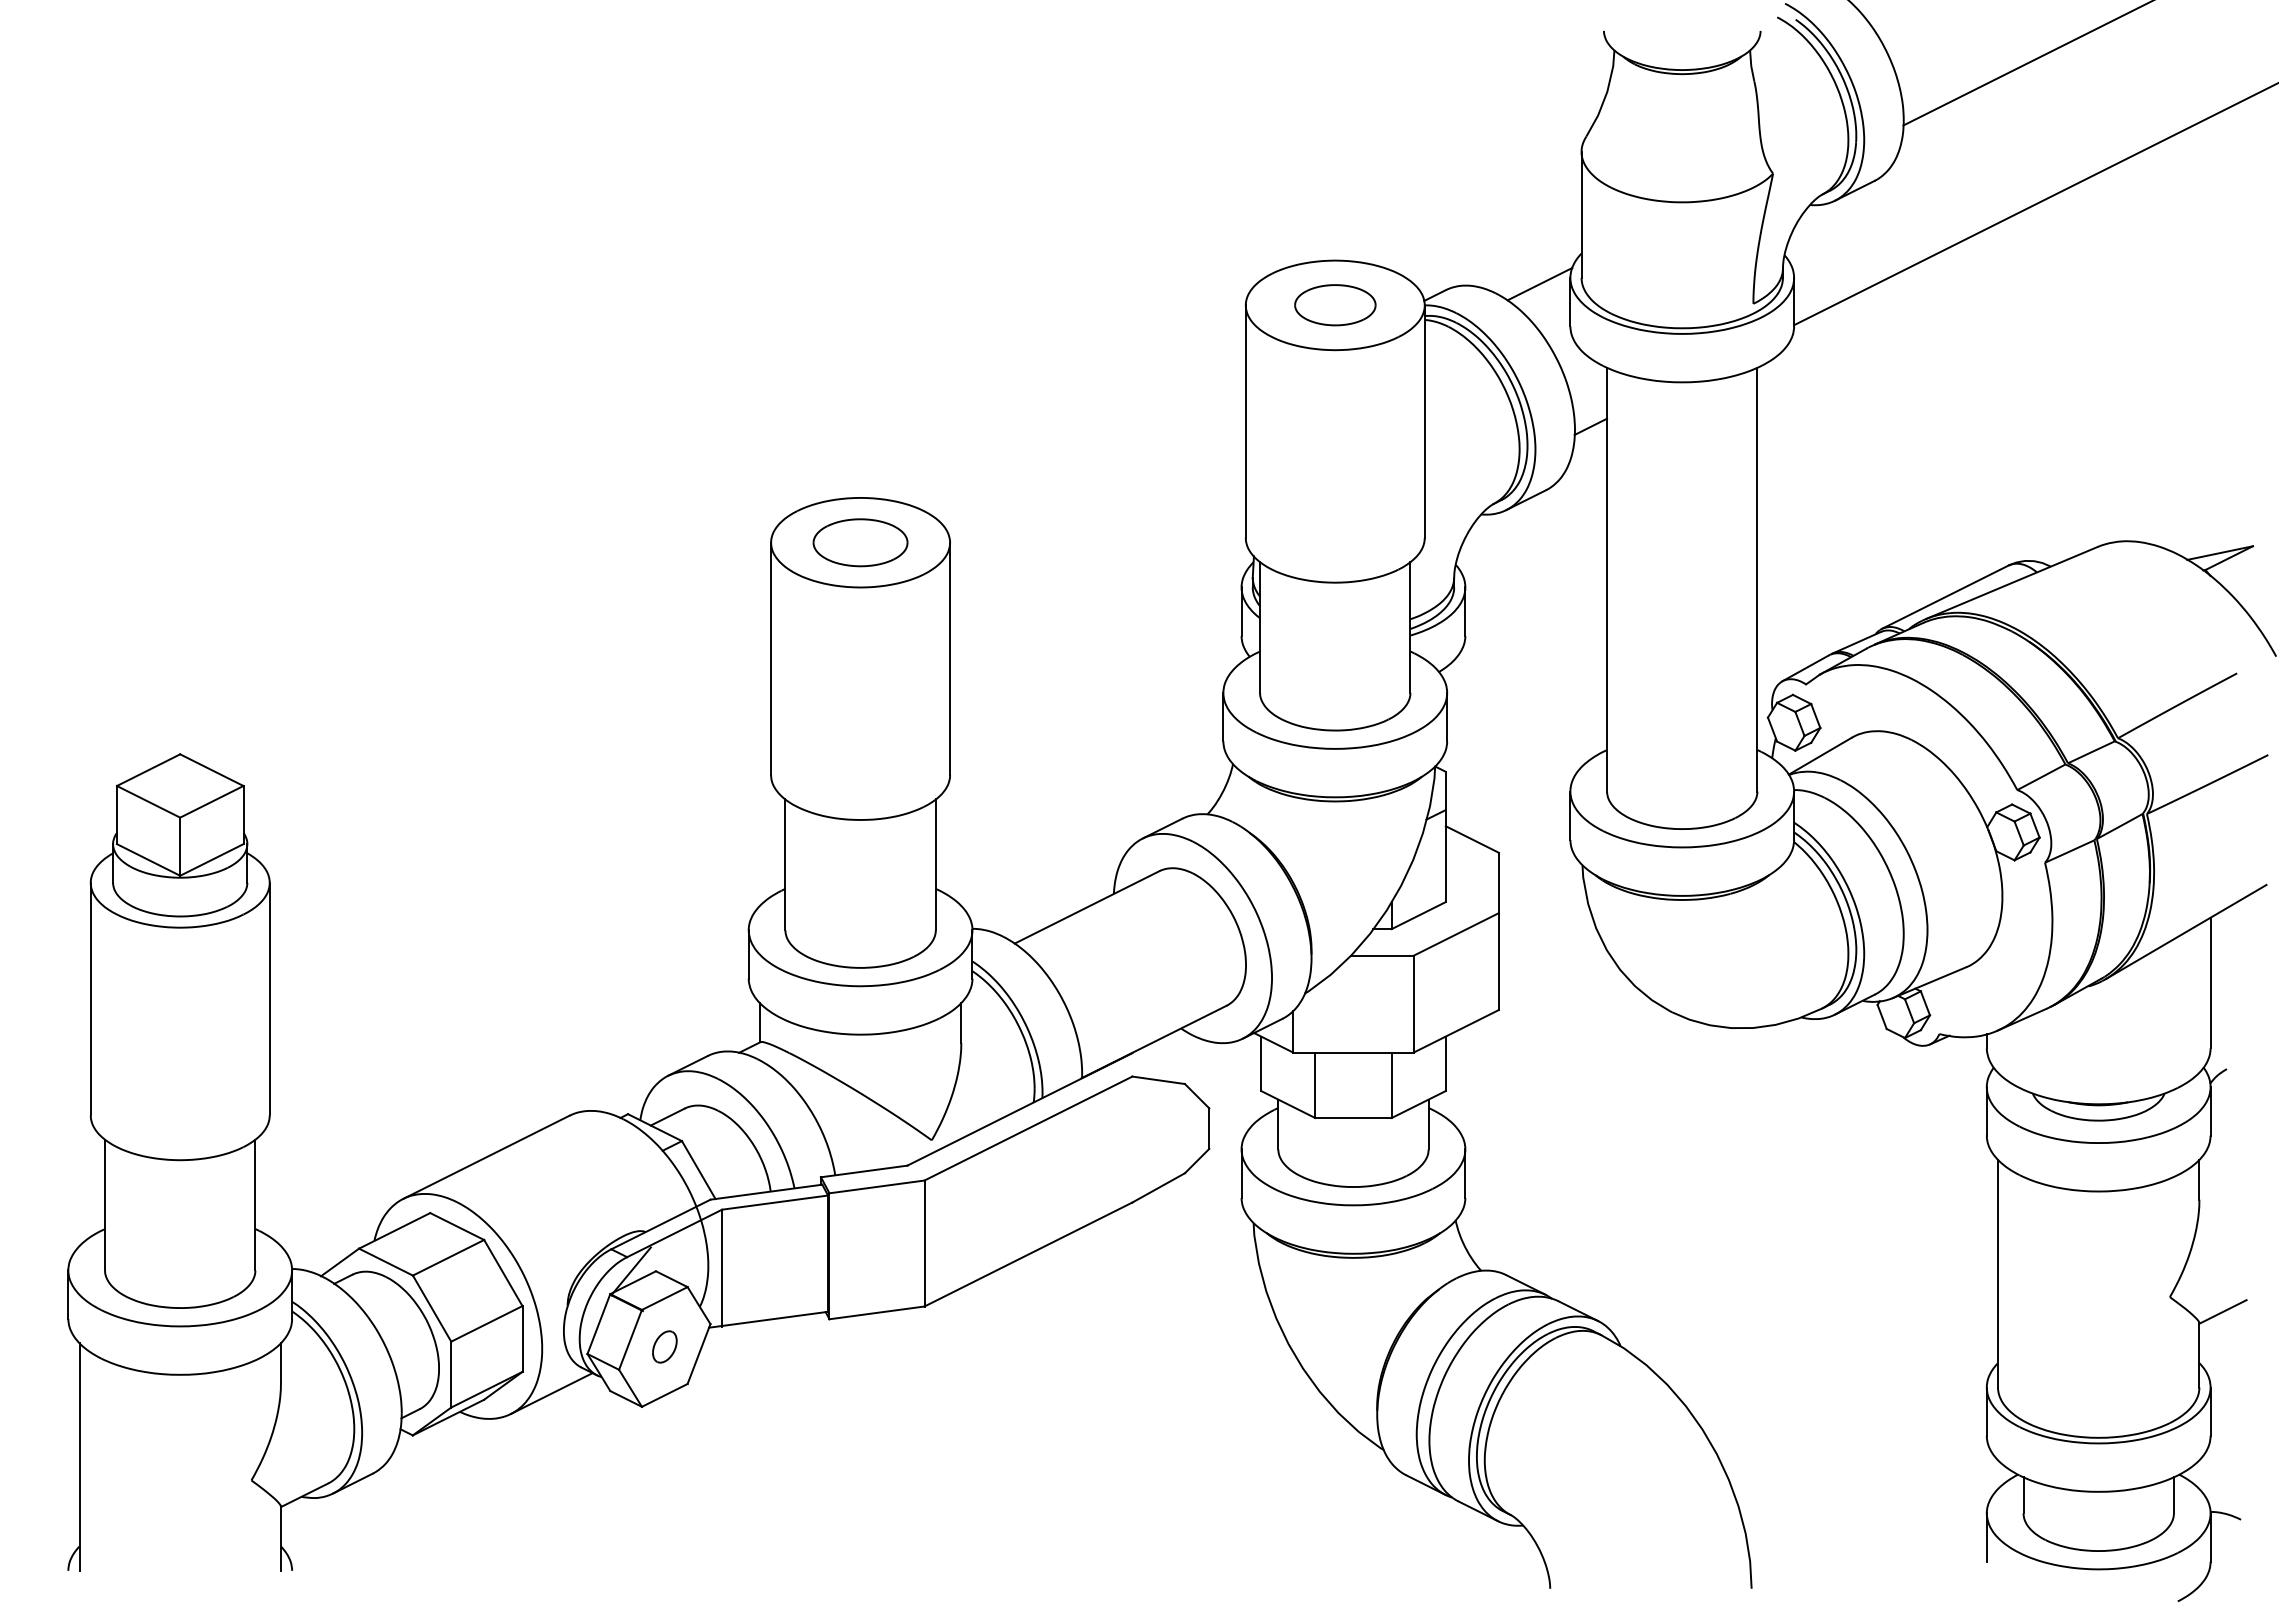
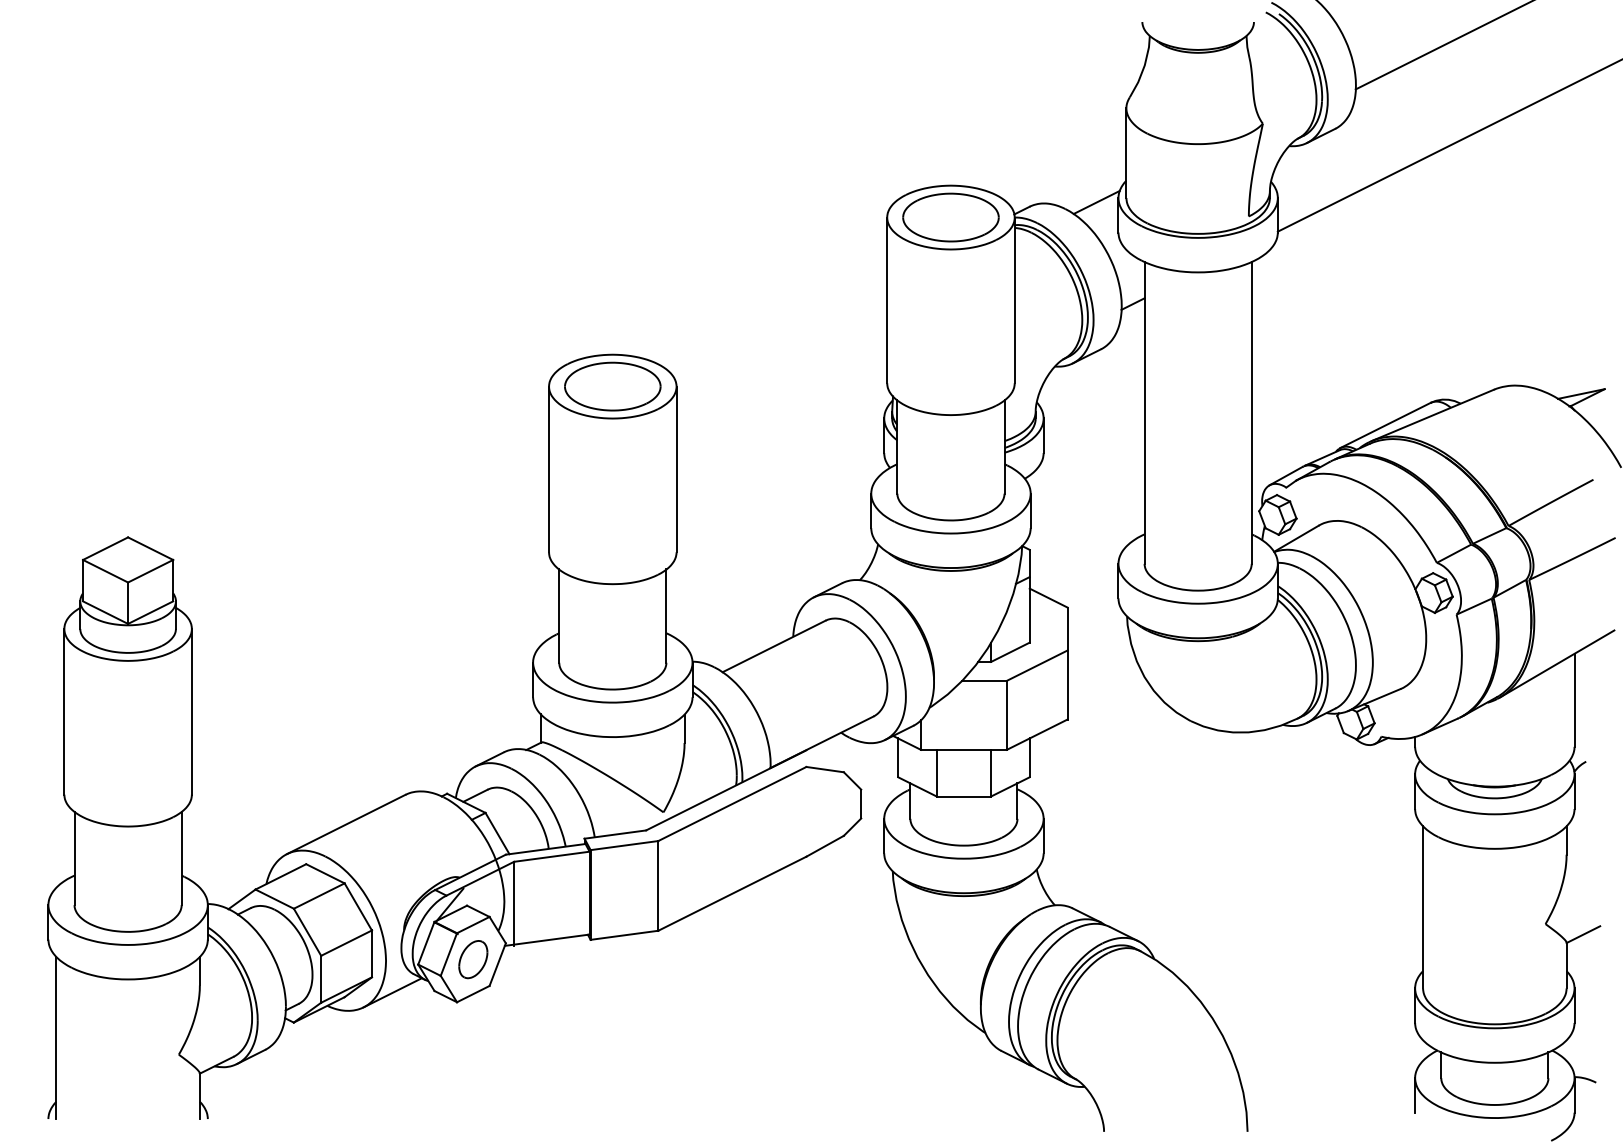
part: (1335, 304) -> (951, 216), size x1.67
part: (860, 542) -> (612, 386), size x1.43
part: (664, 1346) -> (473, 959), size x1.67

